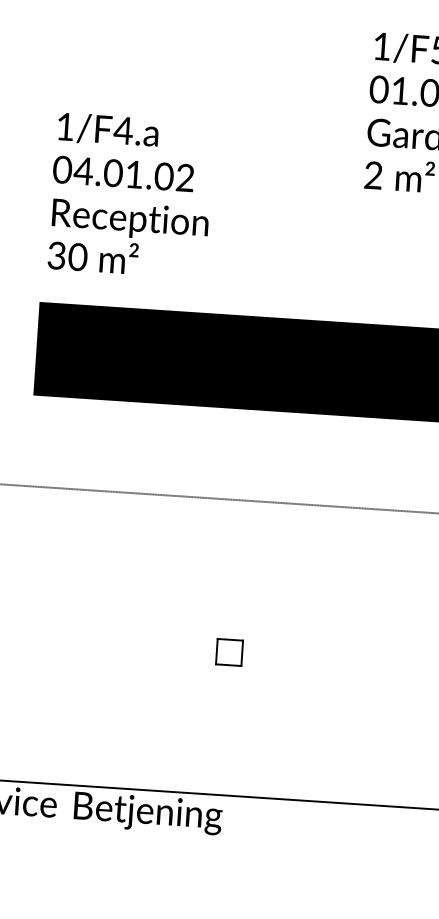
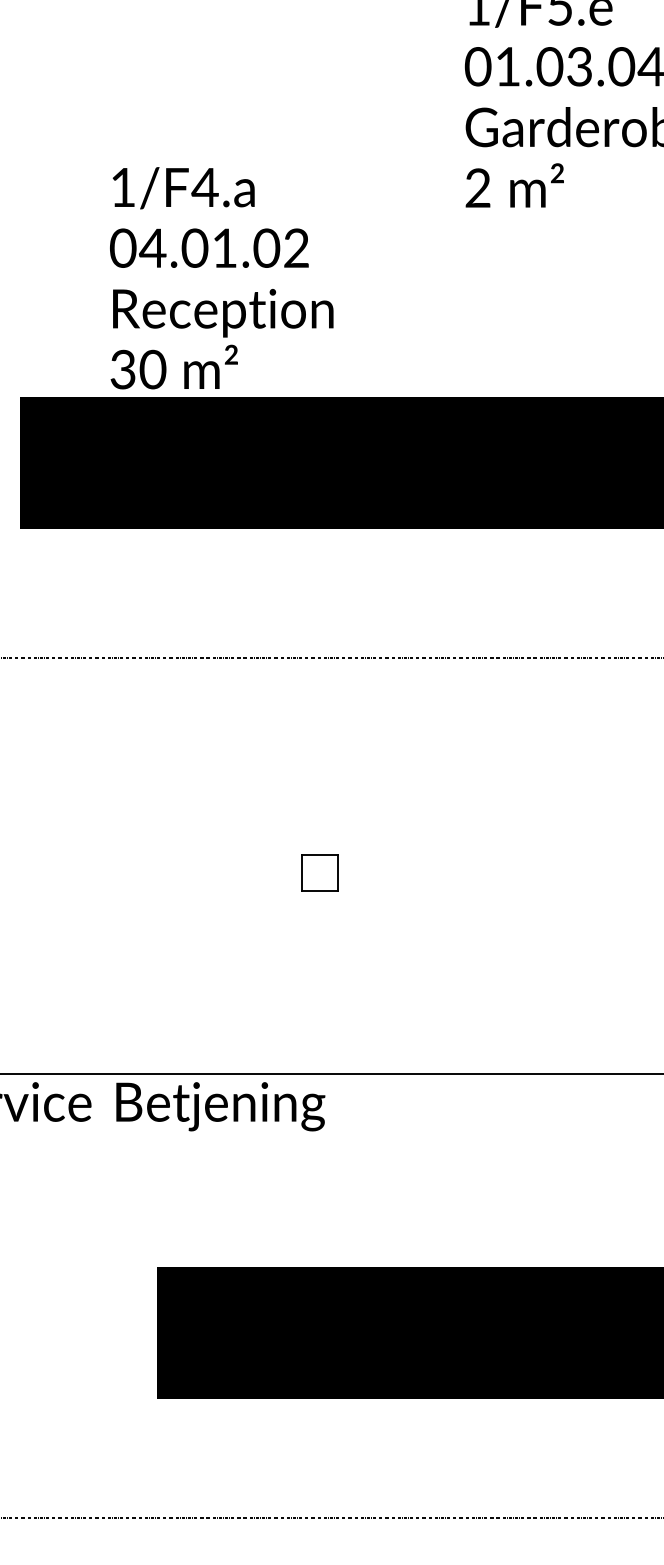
text: (130, 195) -> (221, 278), moved

